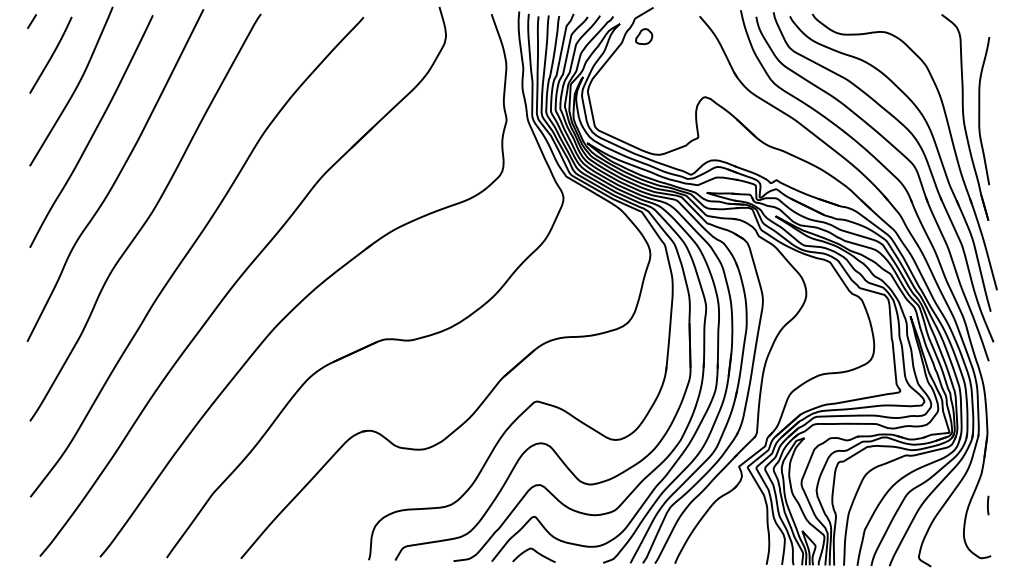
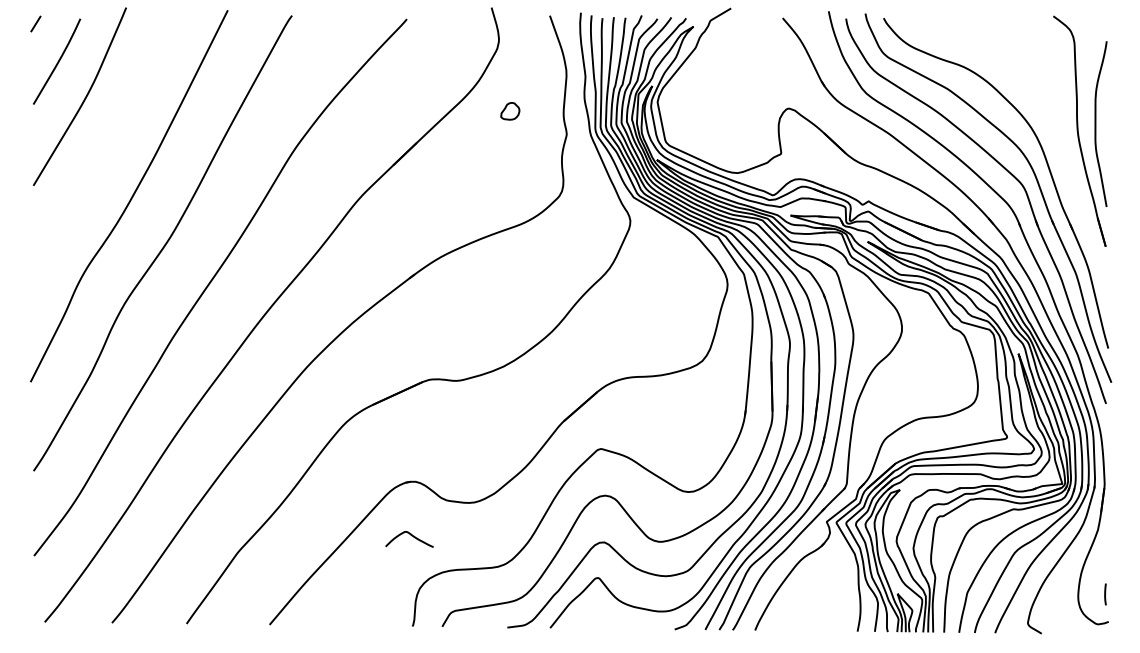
part: (644, 36) -> (510, 111), moved
curve: (93, 131) -> (104, 146), removed
part: (950, 138) -> (1063, 154), removed
line: (988, 505) -> (1105, 594), moved
curve: (535, 552) -> (411, 536), moved

